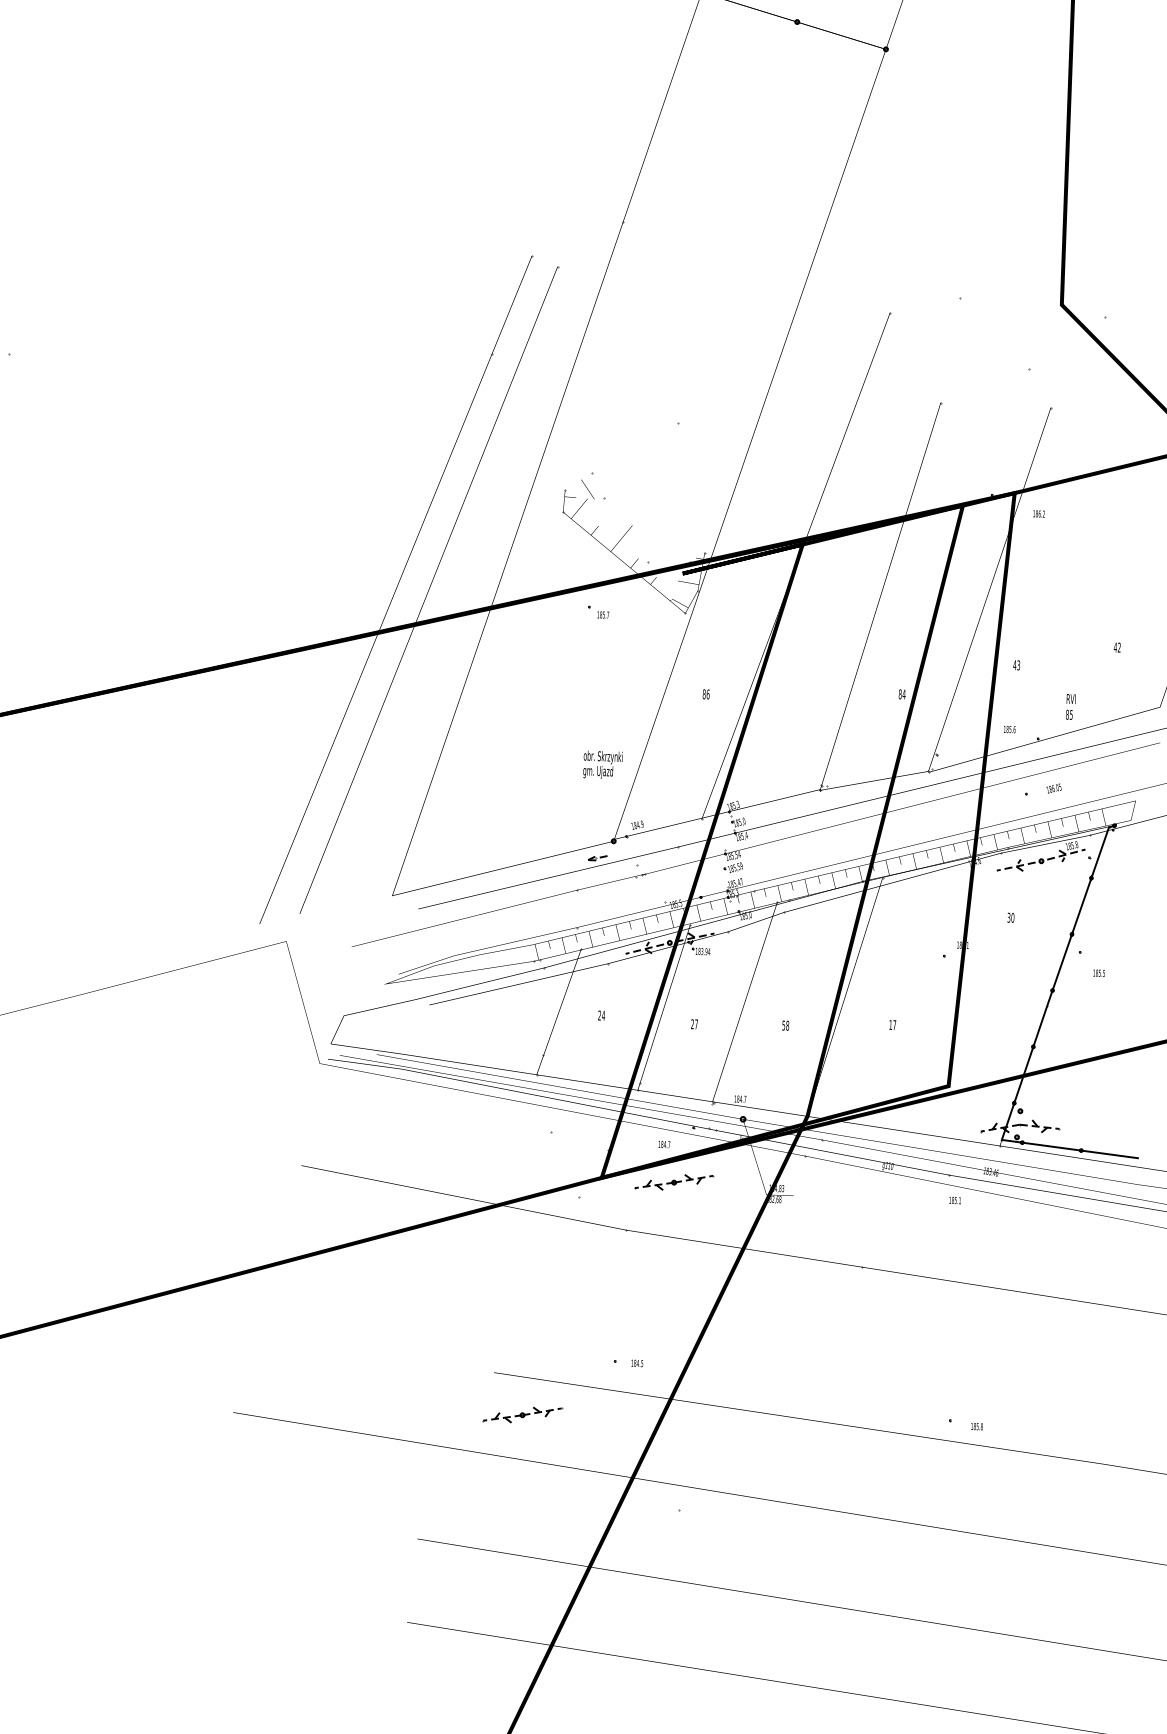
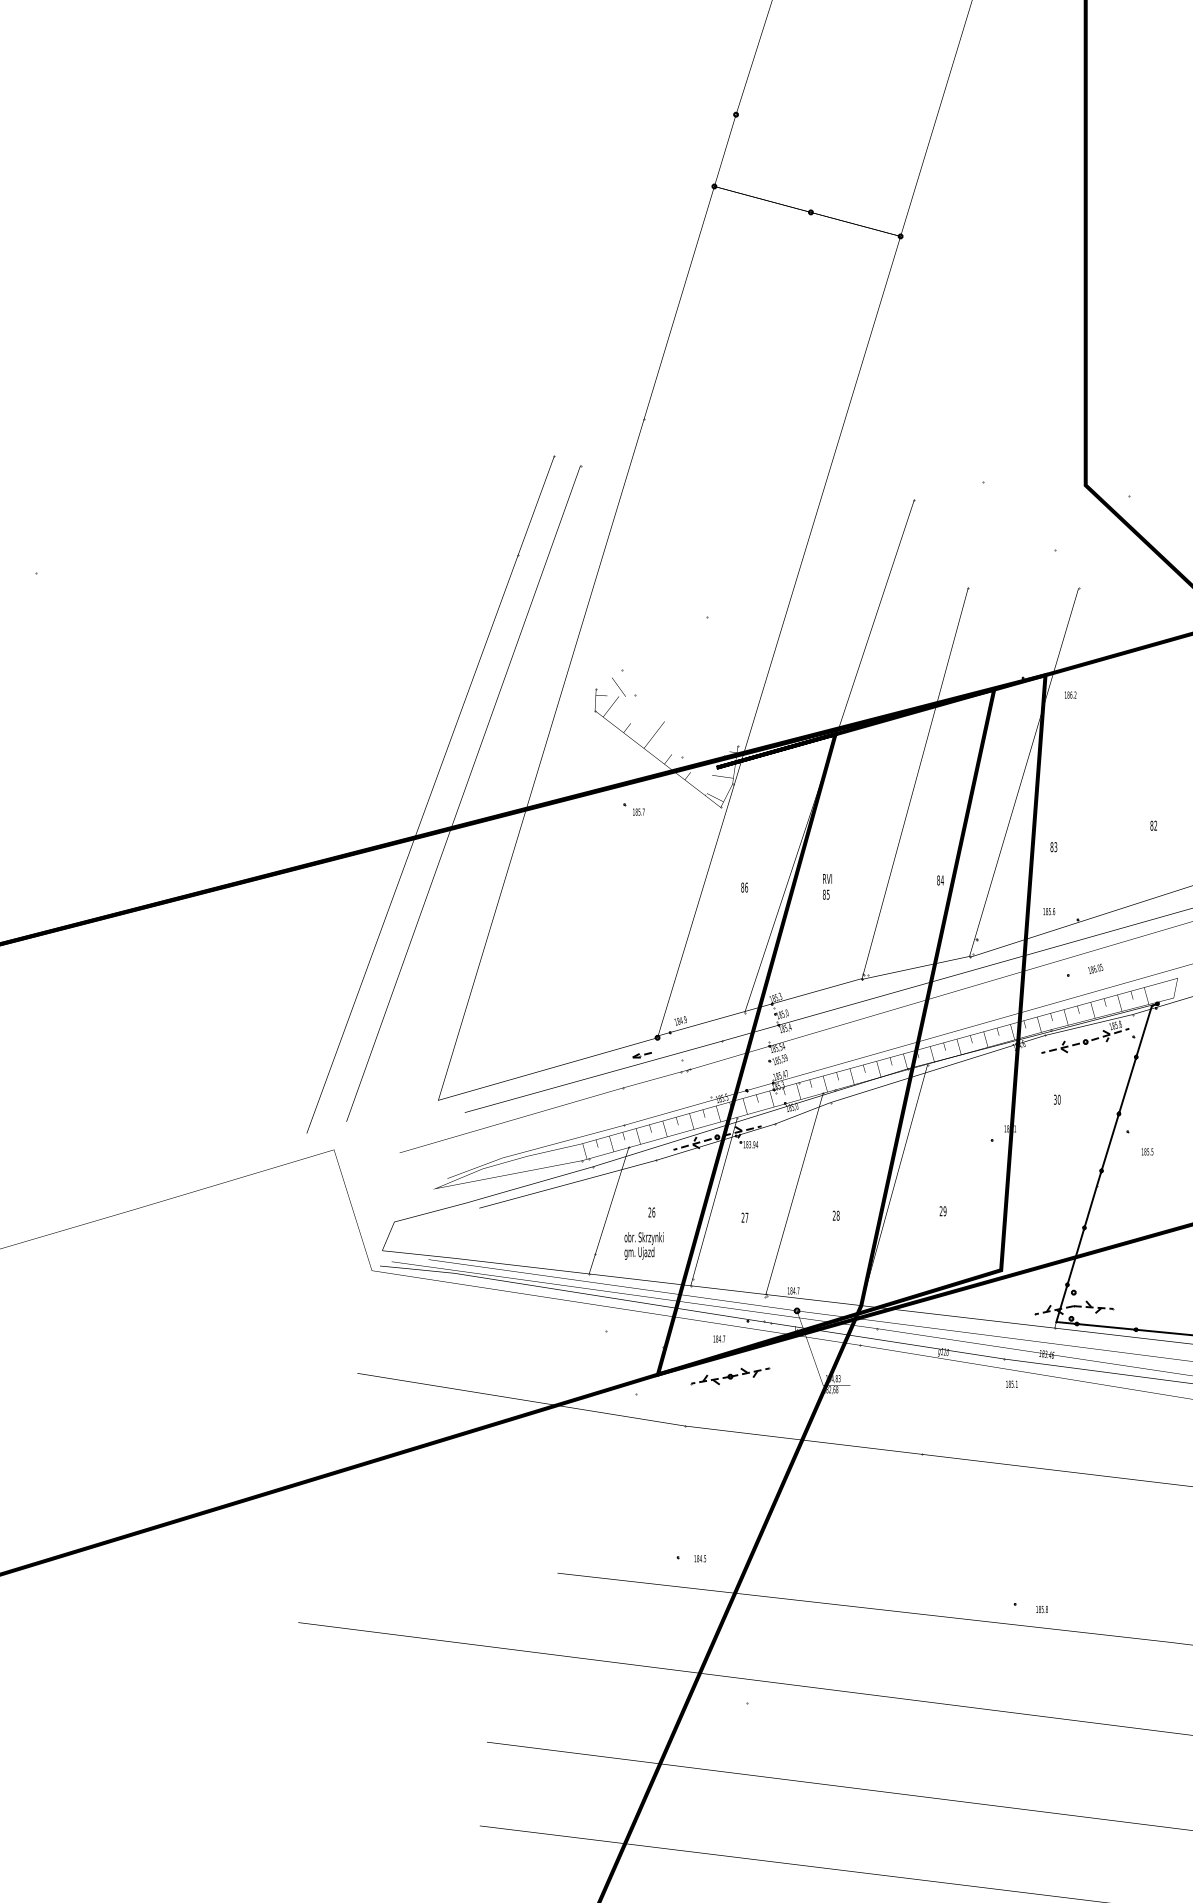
text: (1115, 647) -> (1151, 825), 42 -> 82
text: (1014, 665) -> (1051, 847), 43 -> 83
text: (1070, 706) -> (827, 886), moved
text: (602, 764) -> (643, 1245), moved
text: (603, 1015) -> (653, 1212), 24 -> 26
text: (783, 1025) -> (833, 1215), 58 -> 28
text: (892, 1025) -> (942, 1211), 17 -> 29
part: (522, 1415) -> (587, 1614), removed

